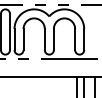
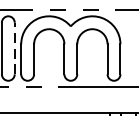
line: (9, 31) -> (14, 47), solid -> dashed

